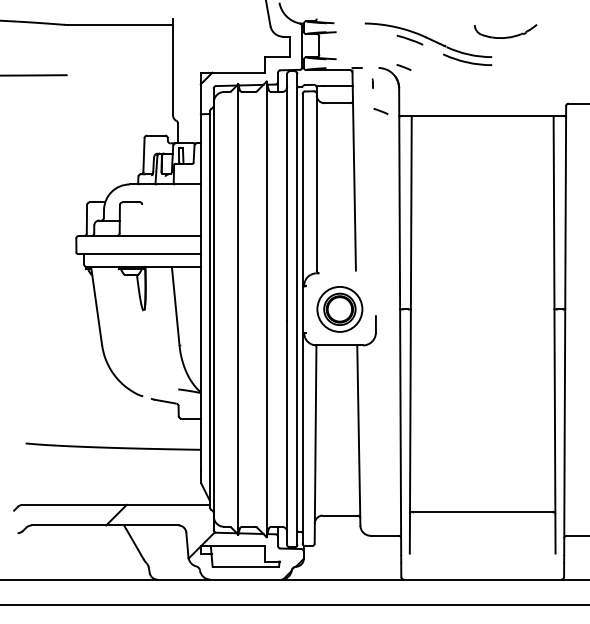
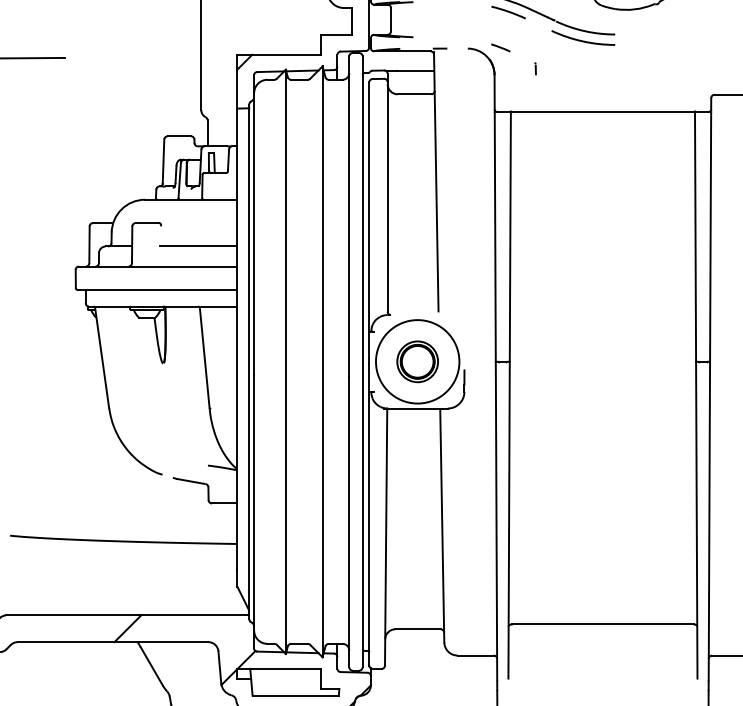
part: (372, 83) -> (535, 68), moved
line: (380, 111) -> (470, 105), removed
line: (170, 220) -> (197, 246), added
circle: (339, 309) -> (417, 361), size x1.43

